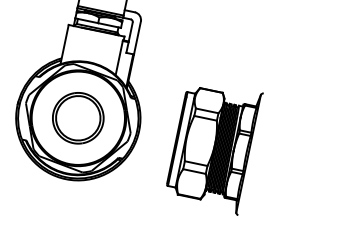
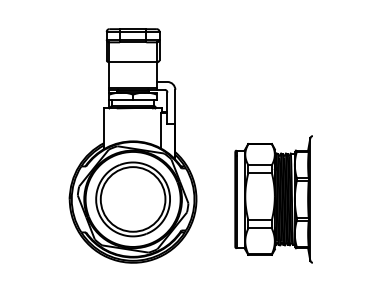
part: (77, 118) -> (132, 199), size x1.43

